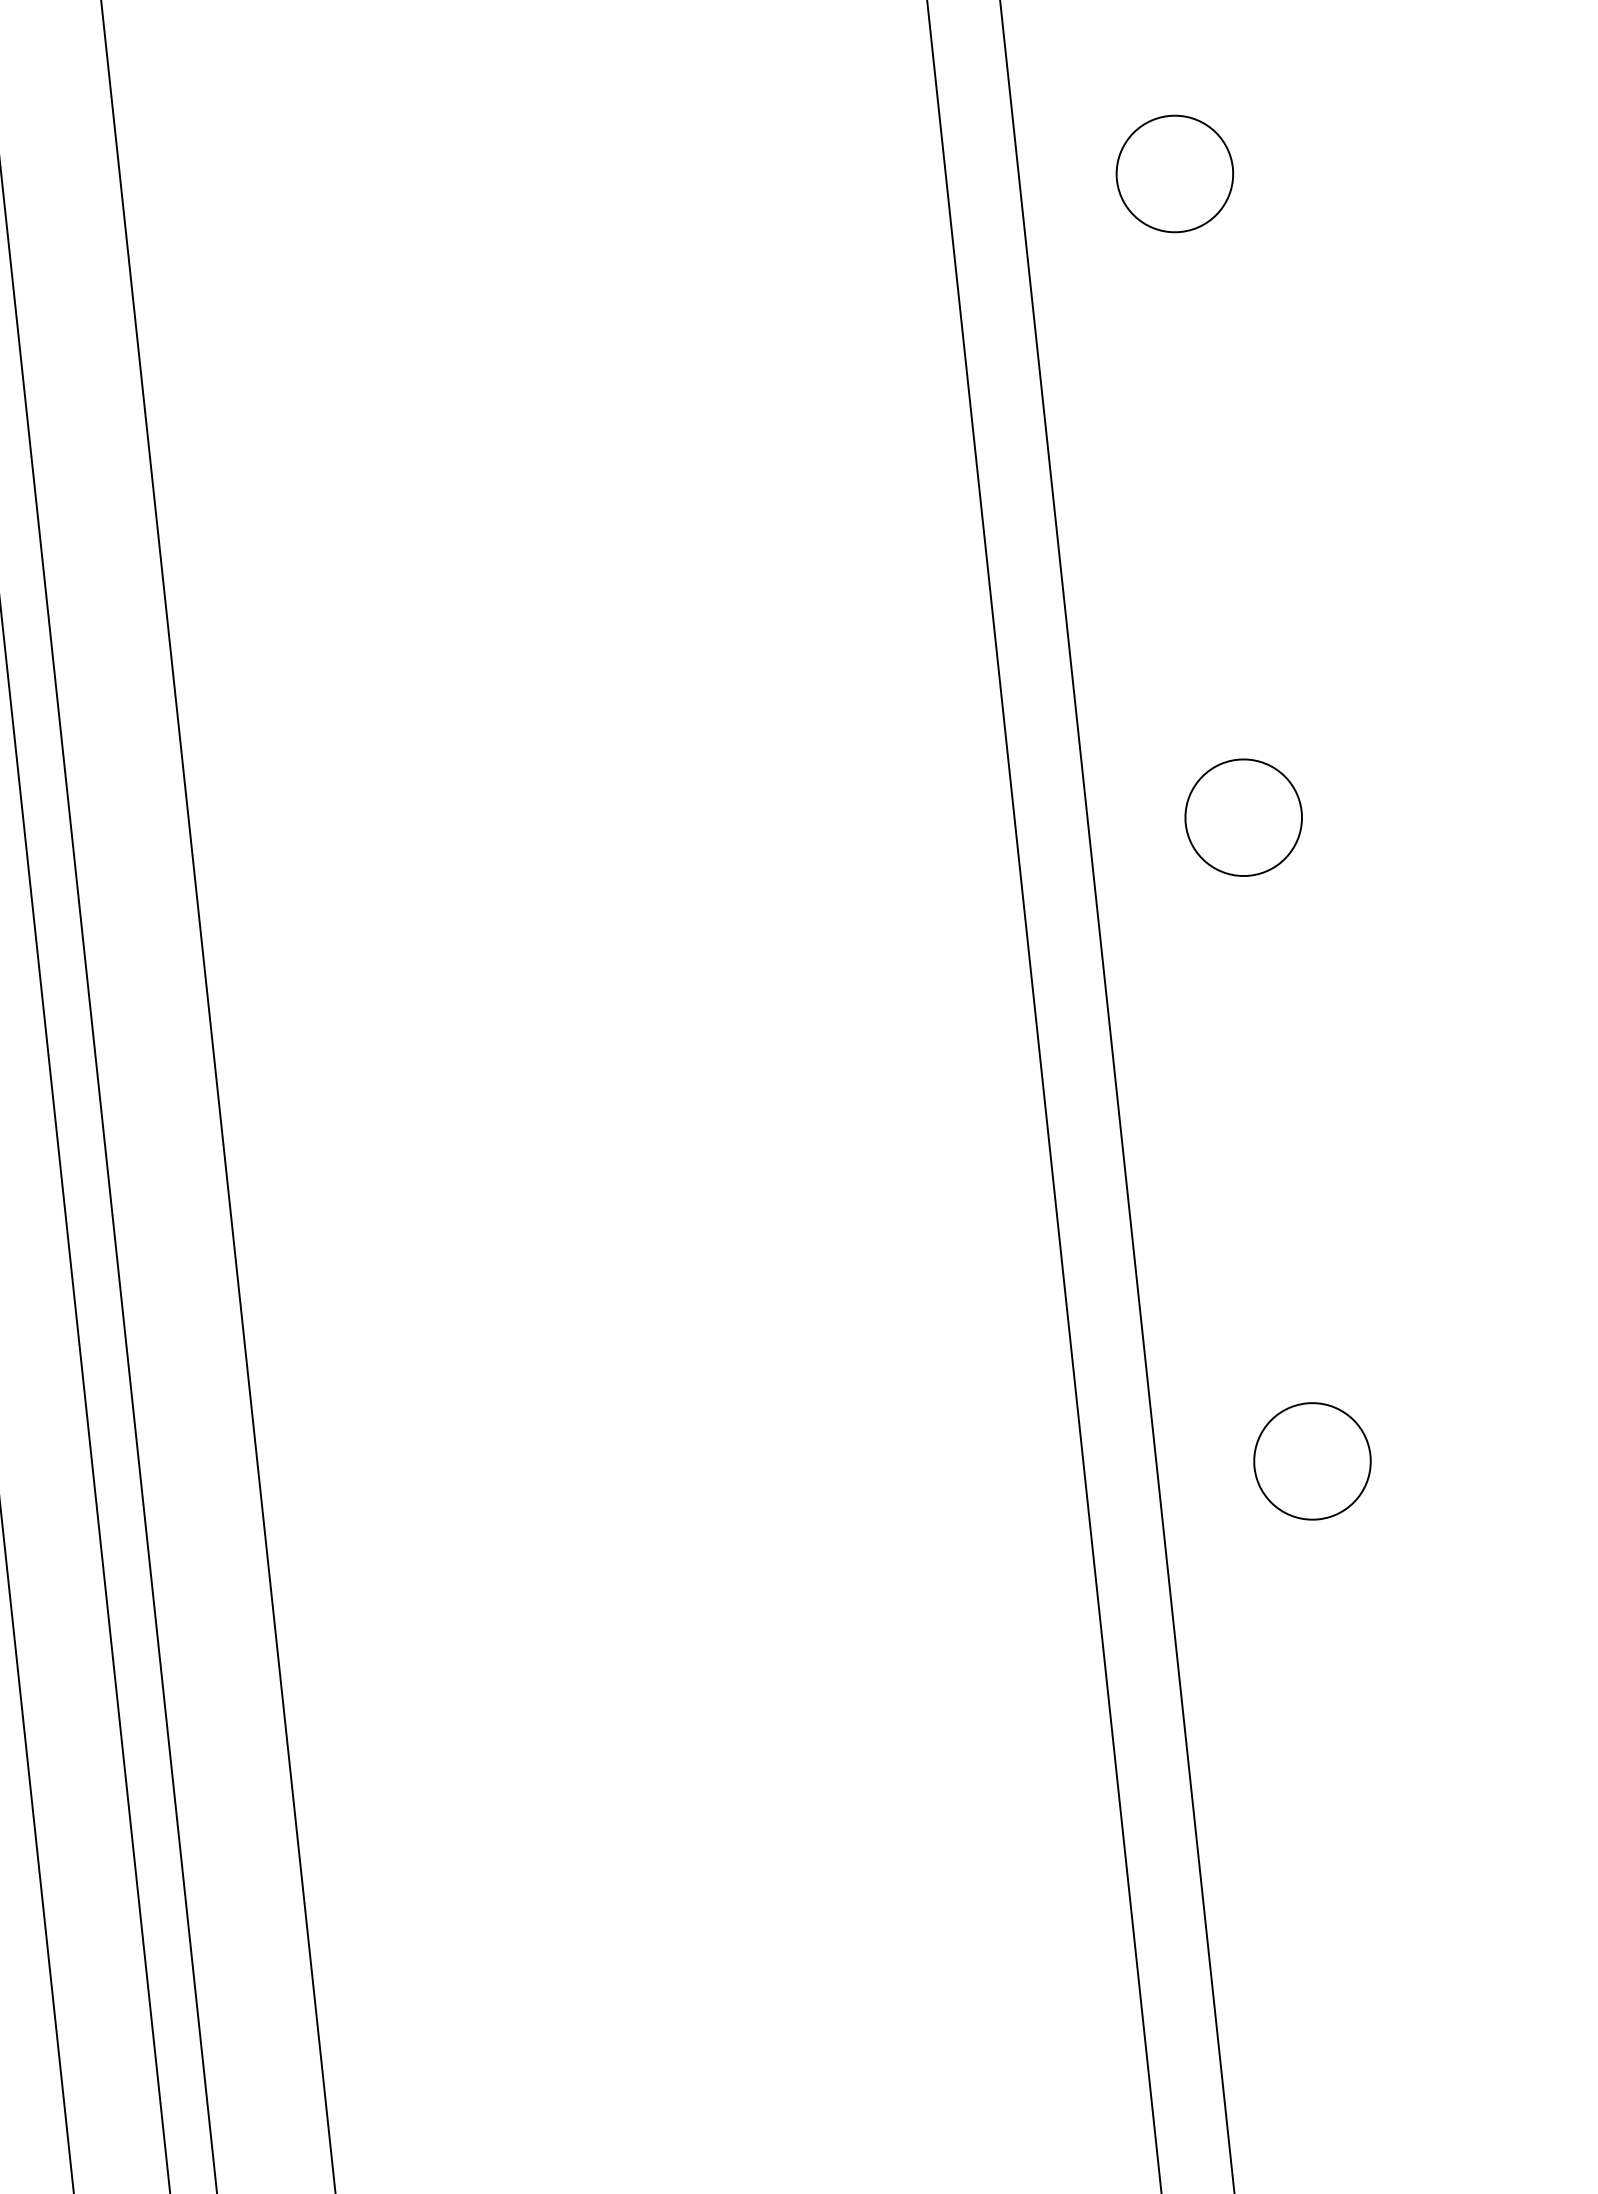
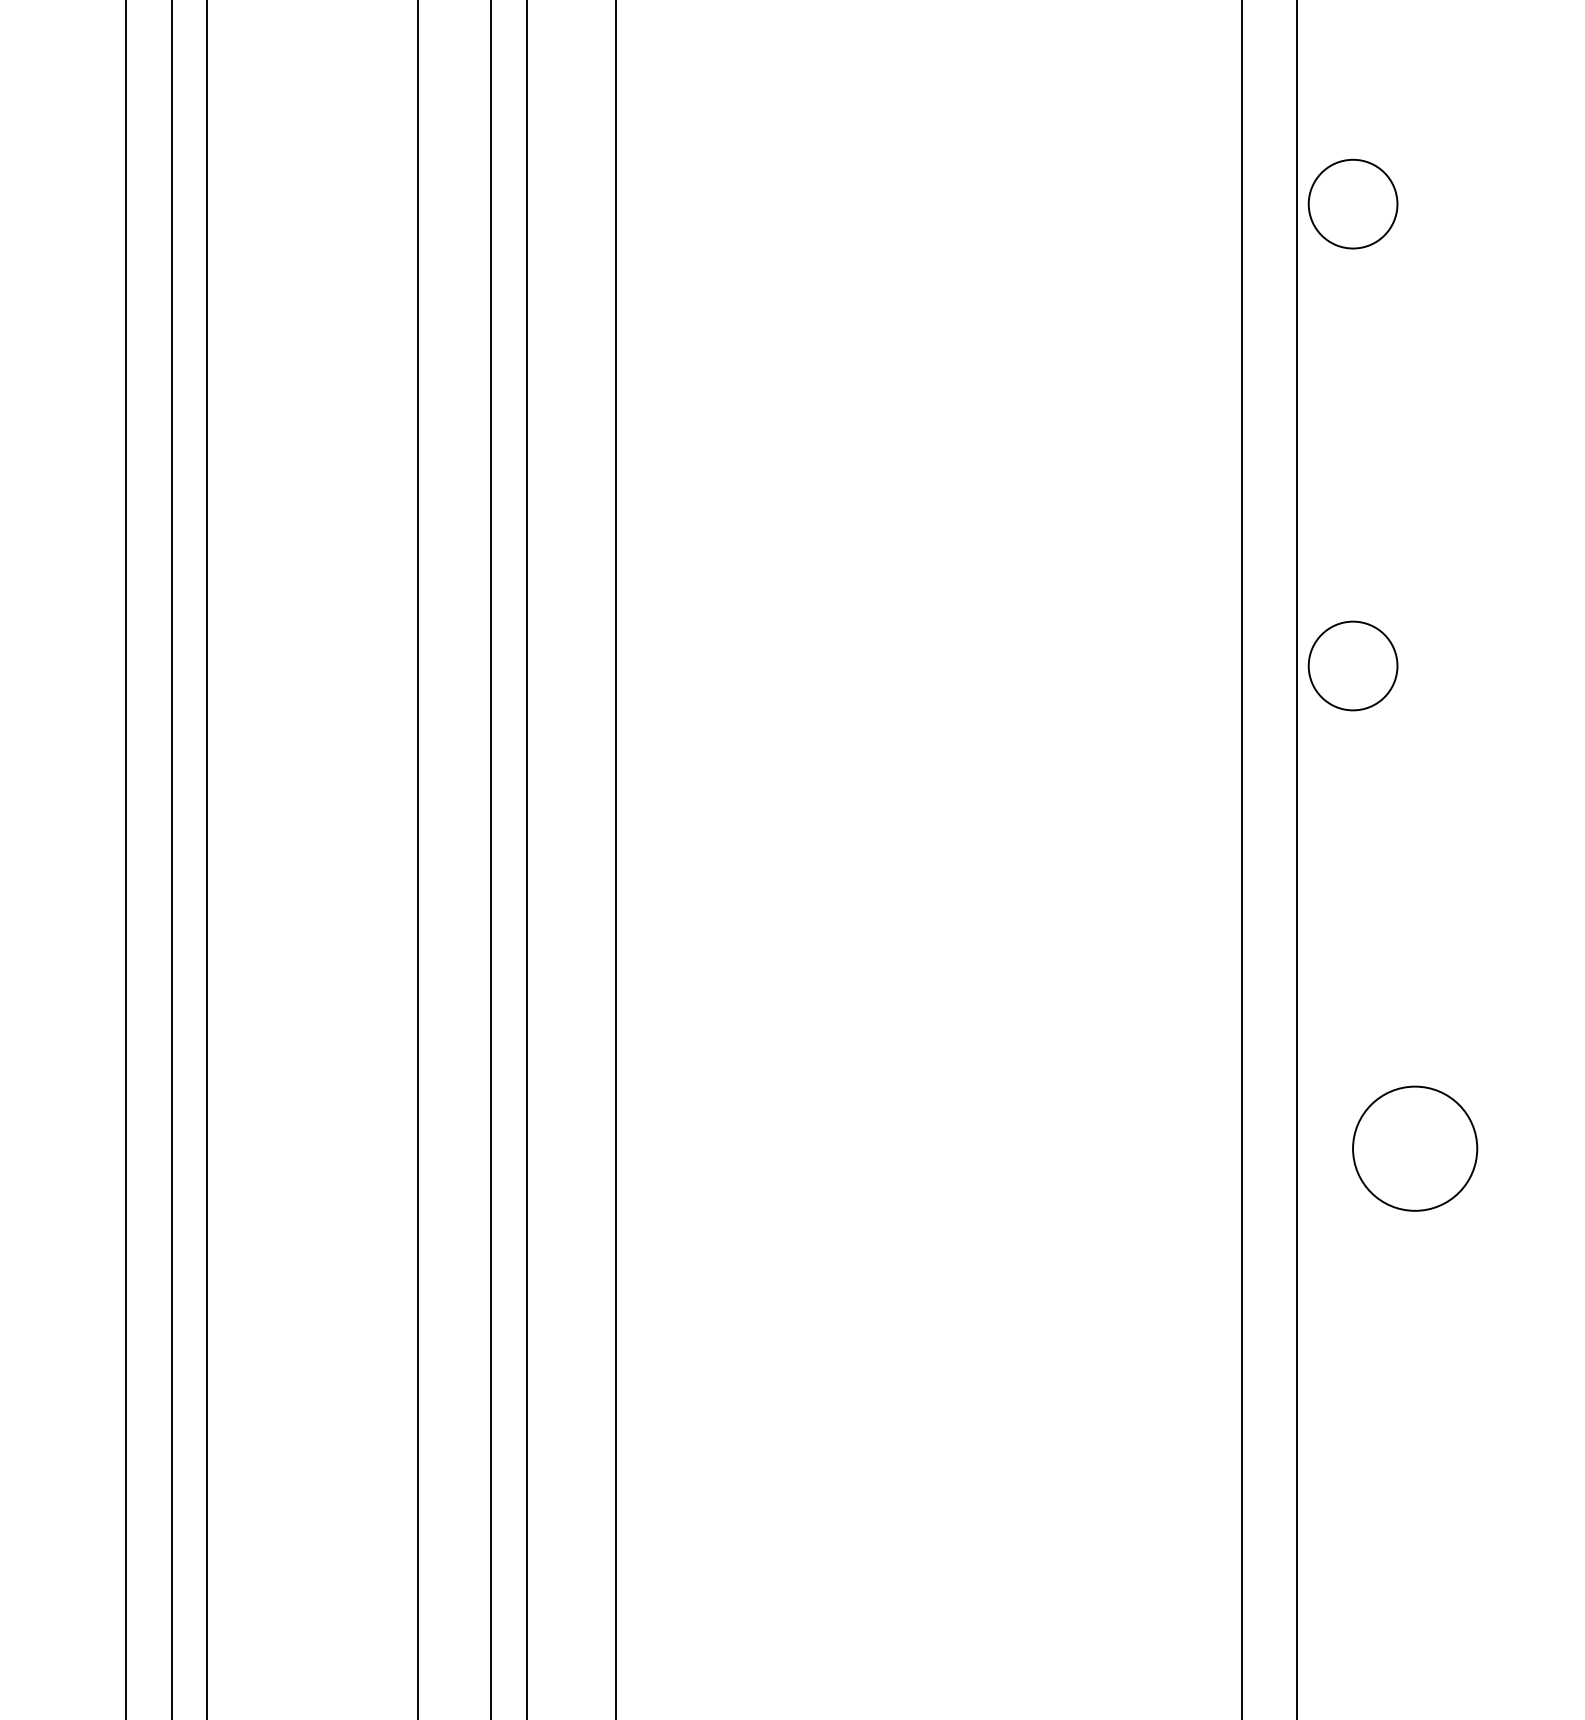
circle: (1174, 173) -> (1352, 203), moved
circle: (1242, 817) -> (1352, 665), moved
circle: (1311, 1461) -> (1414, 1148), size x1.4

